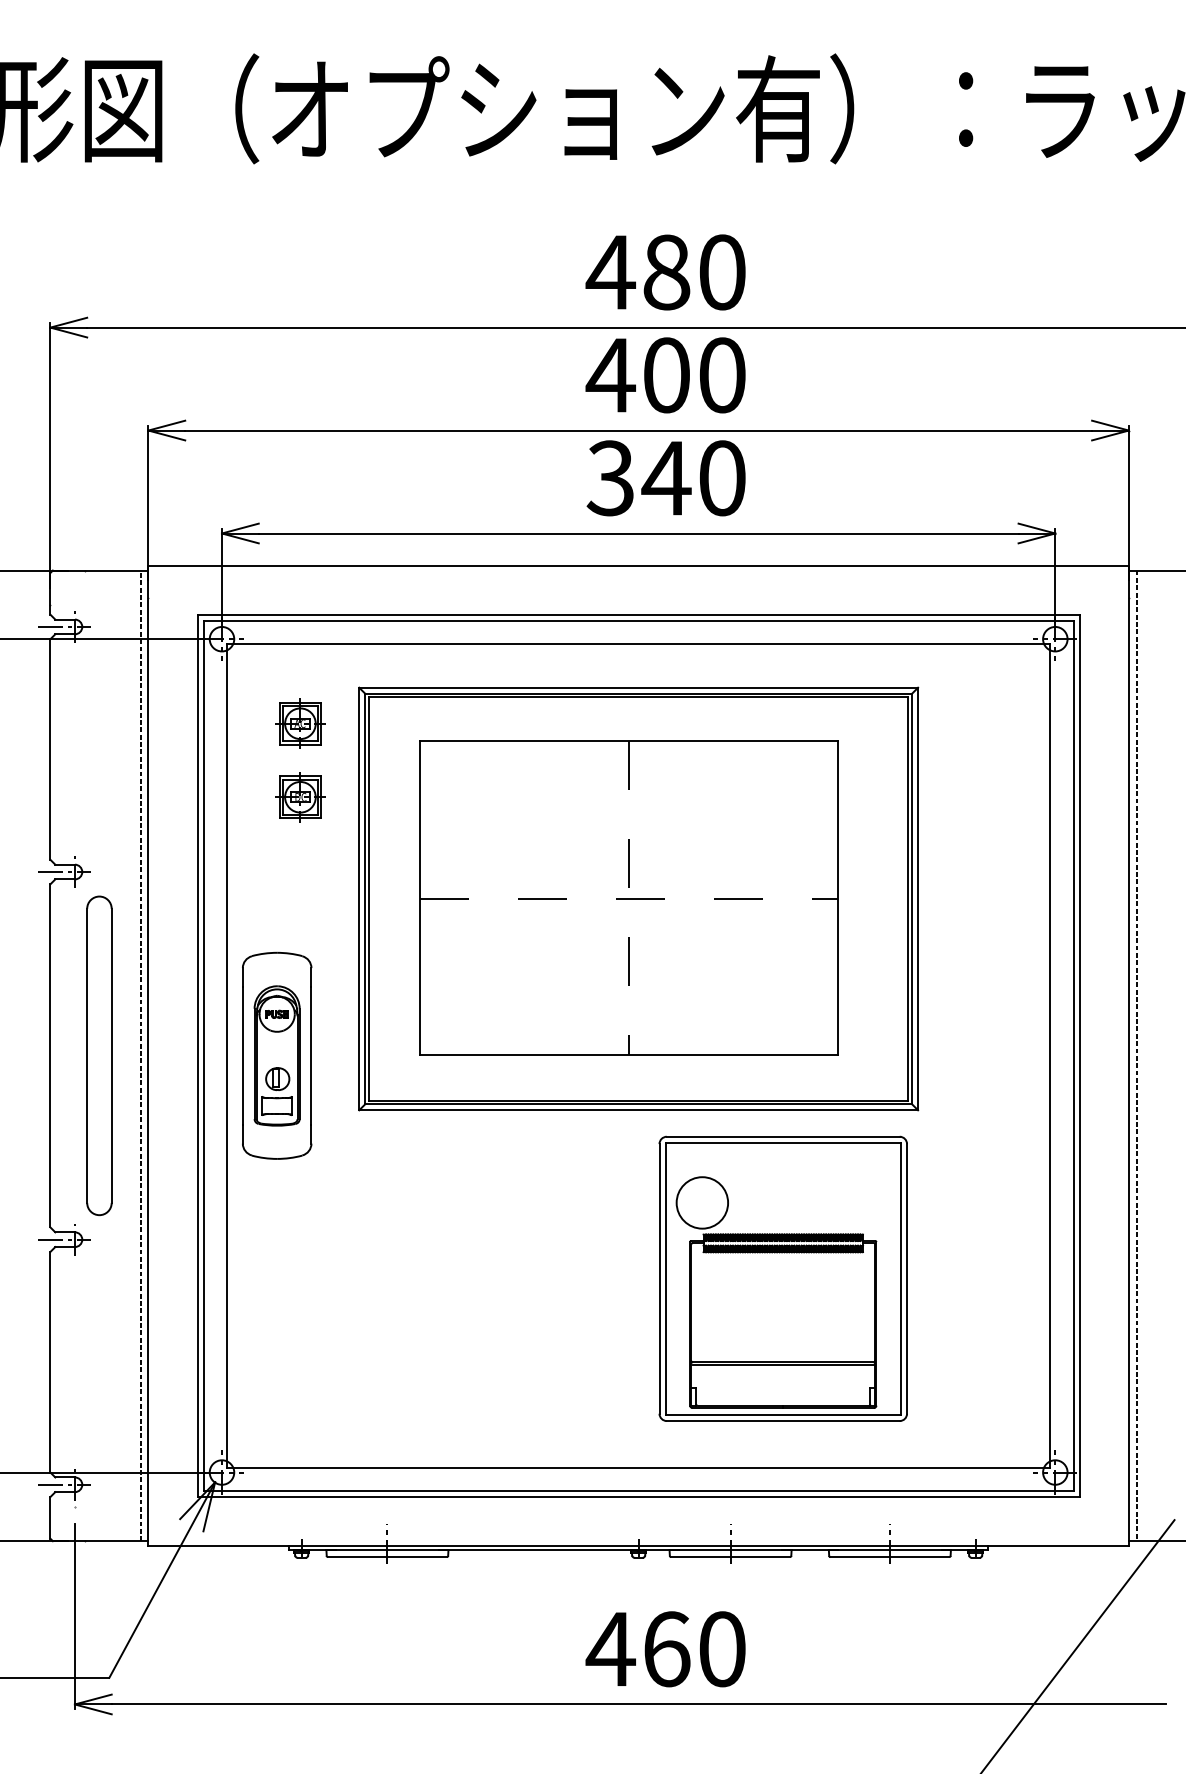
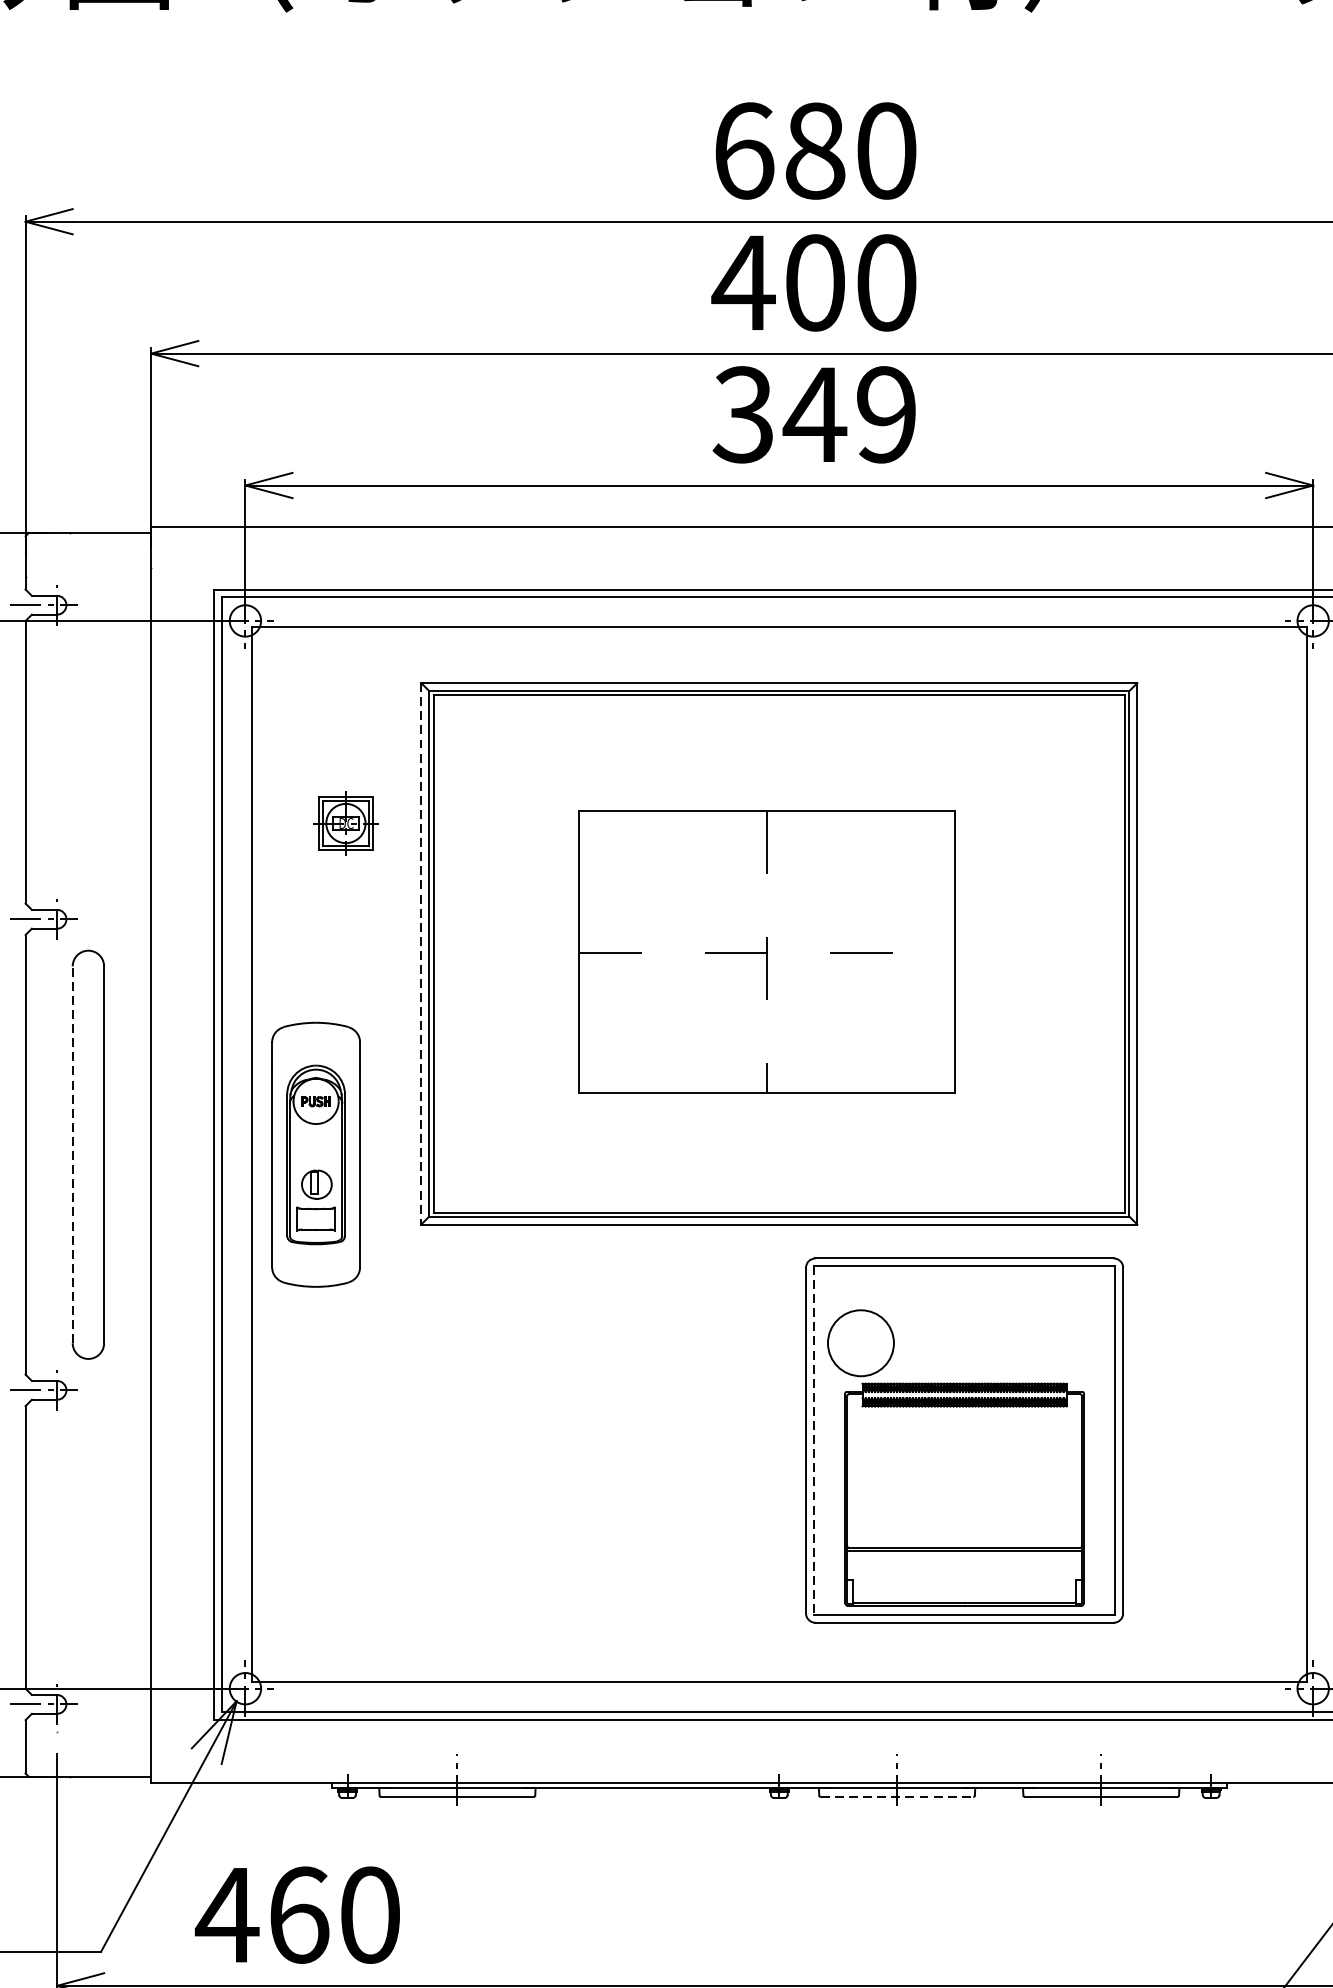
text: (610, 272) -> (743, 151), 480 -> 680
text: (722, 478) -> (886, 415), 340 -> 349
part: (300, 723) -> (346, 728), removed
part: (628, 897) -> (766, 951), size x0.7
line: (359, 899) -> (421, 954), solid -> dashed
line: (87, 1055) -> (73, 1154), solid -> dashed
line: (140, 1055) -> (141, 1154), removed
line: (665, 1279) -> (813, 1441), solid -> dashed
line: (731, 1557) -> (898, 1797), solid -> dashed
text: (665, 1649) -> (297, 1915), moved

